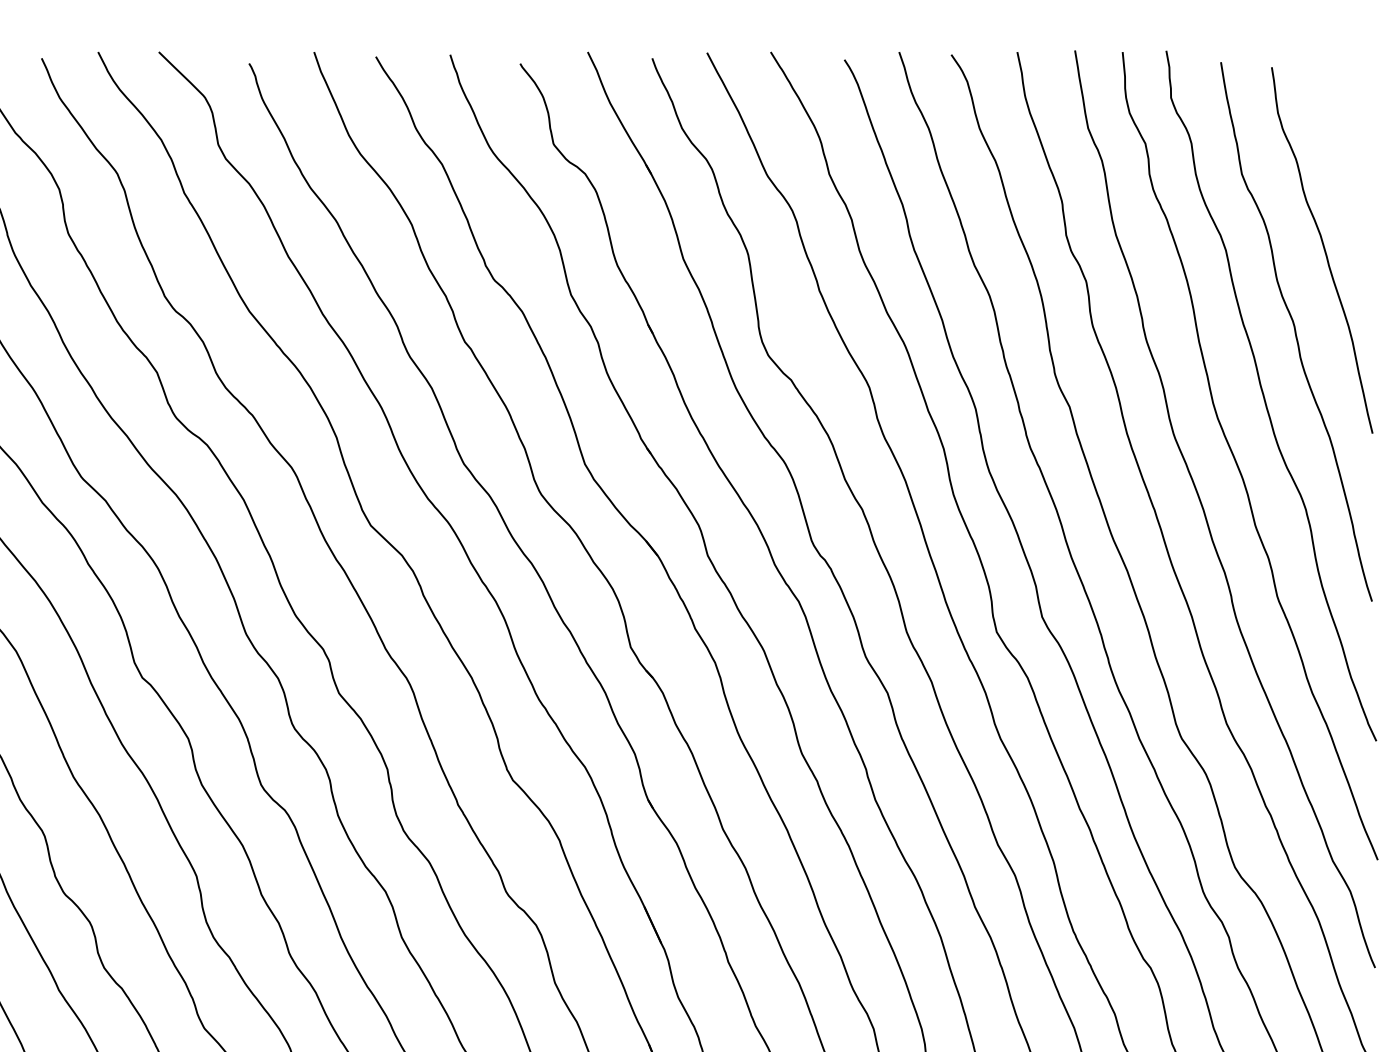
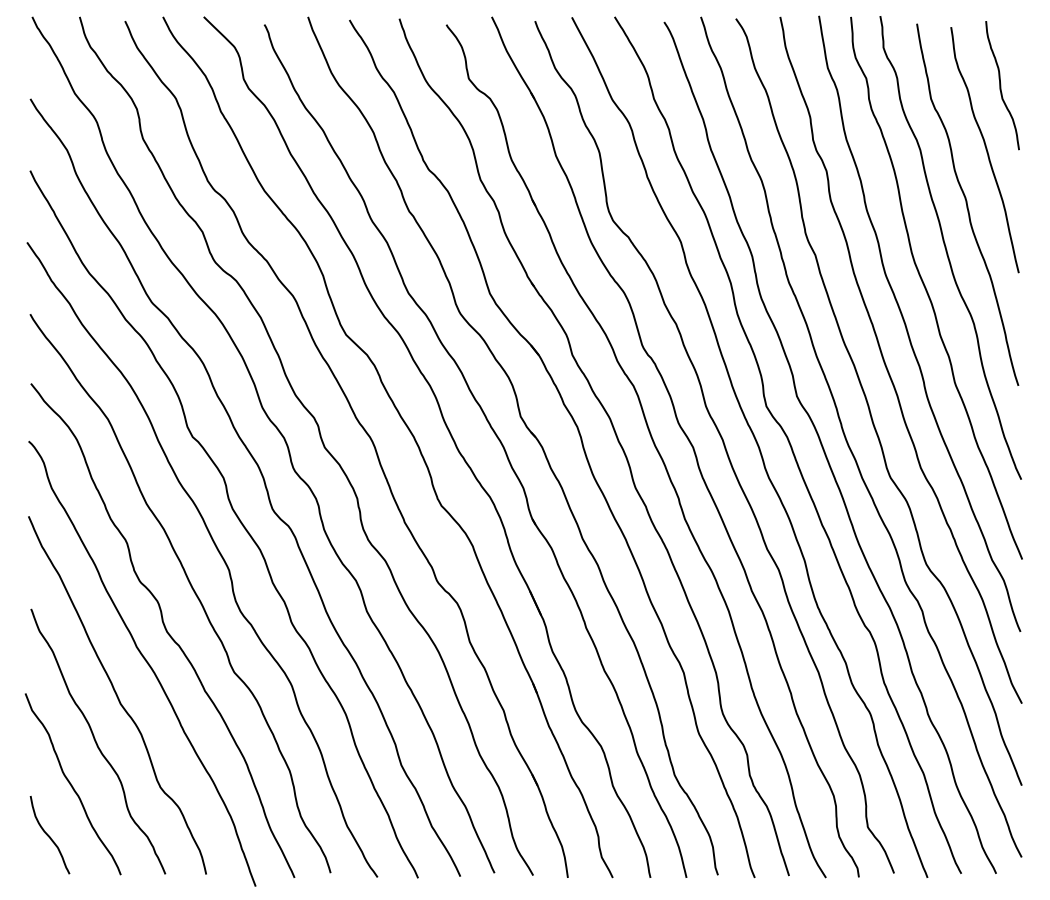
curve: (1346, 154) -> (1001, 85), added

